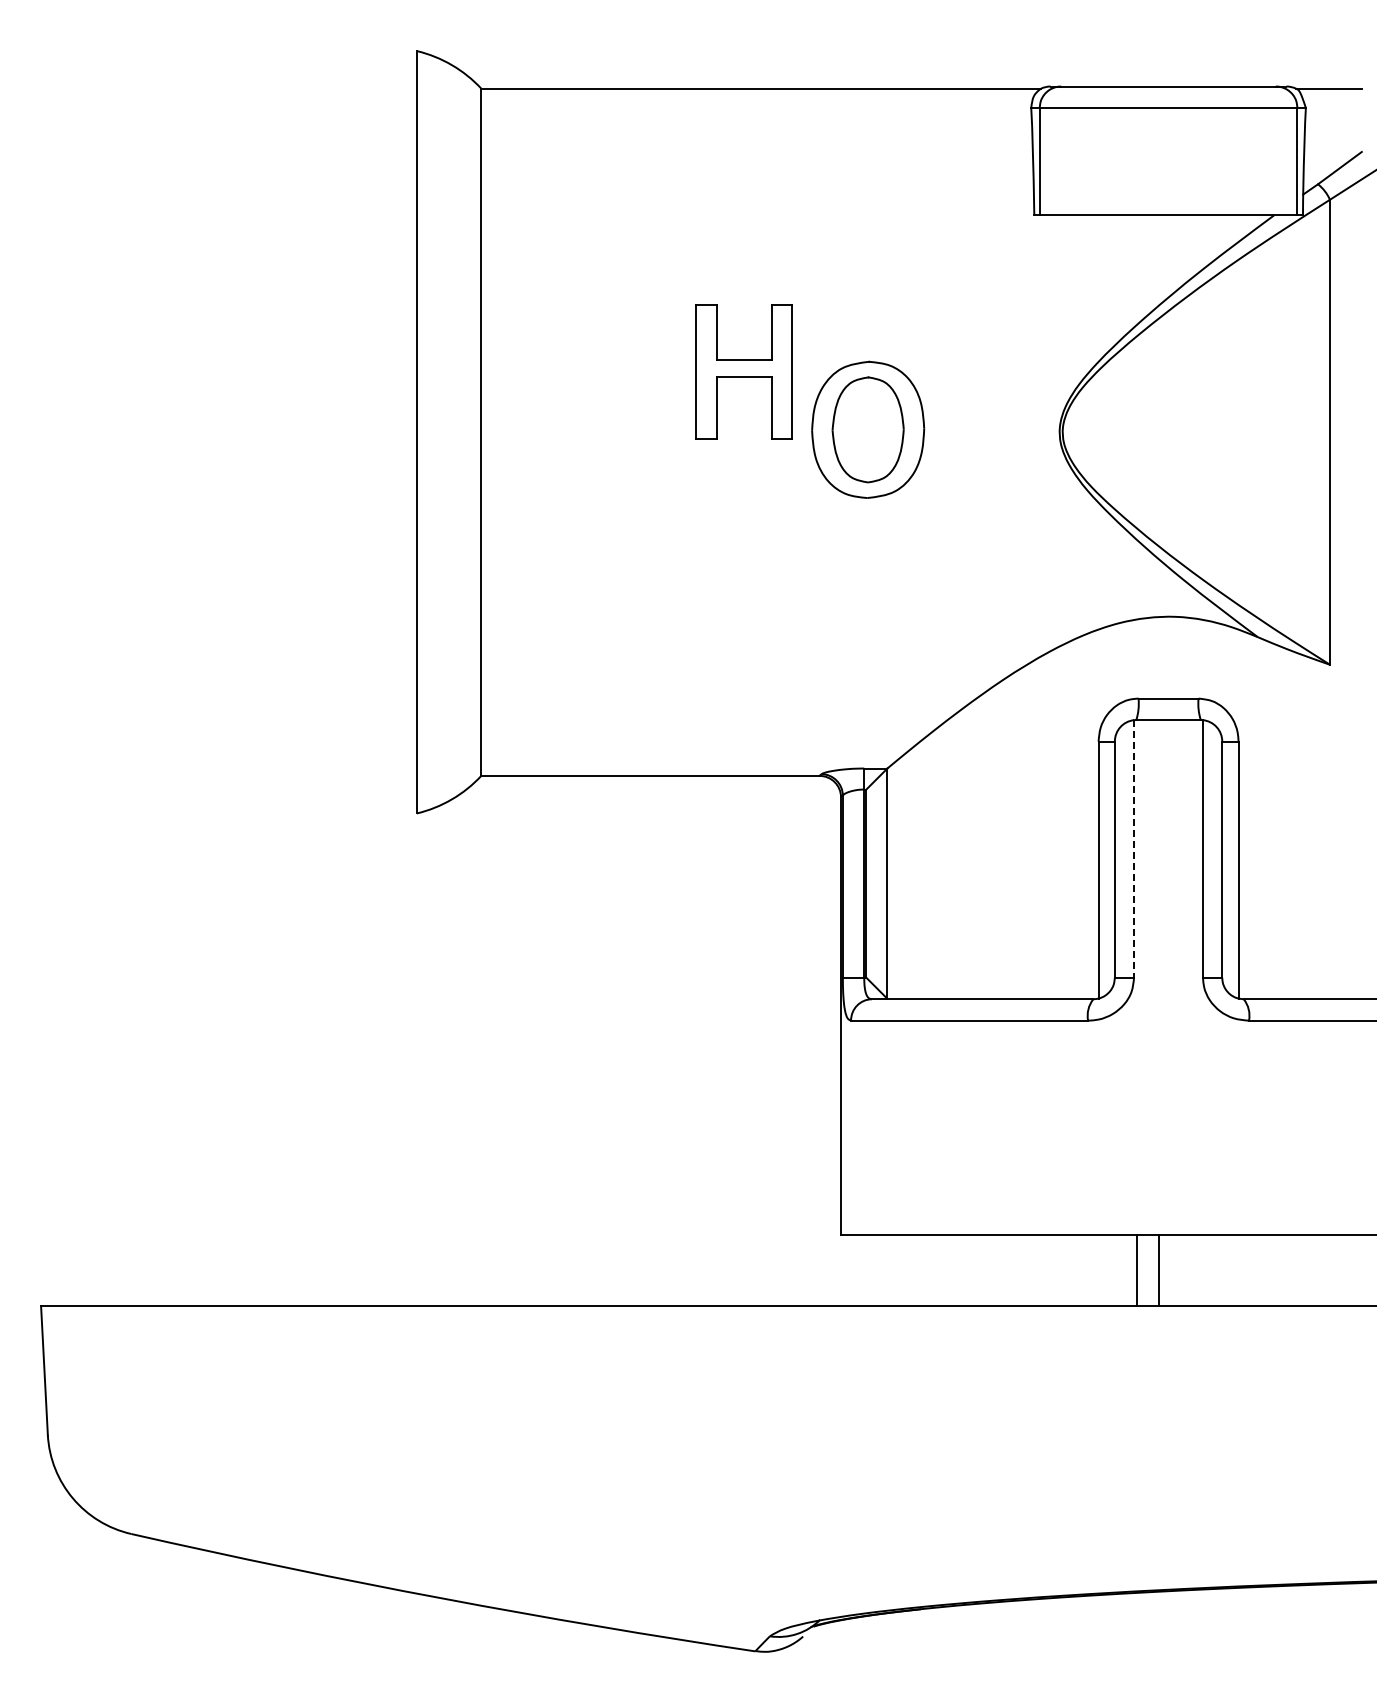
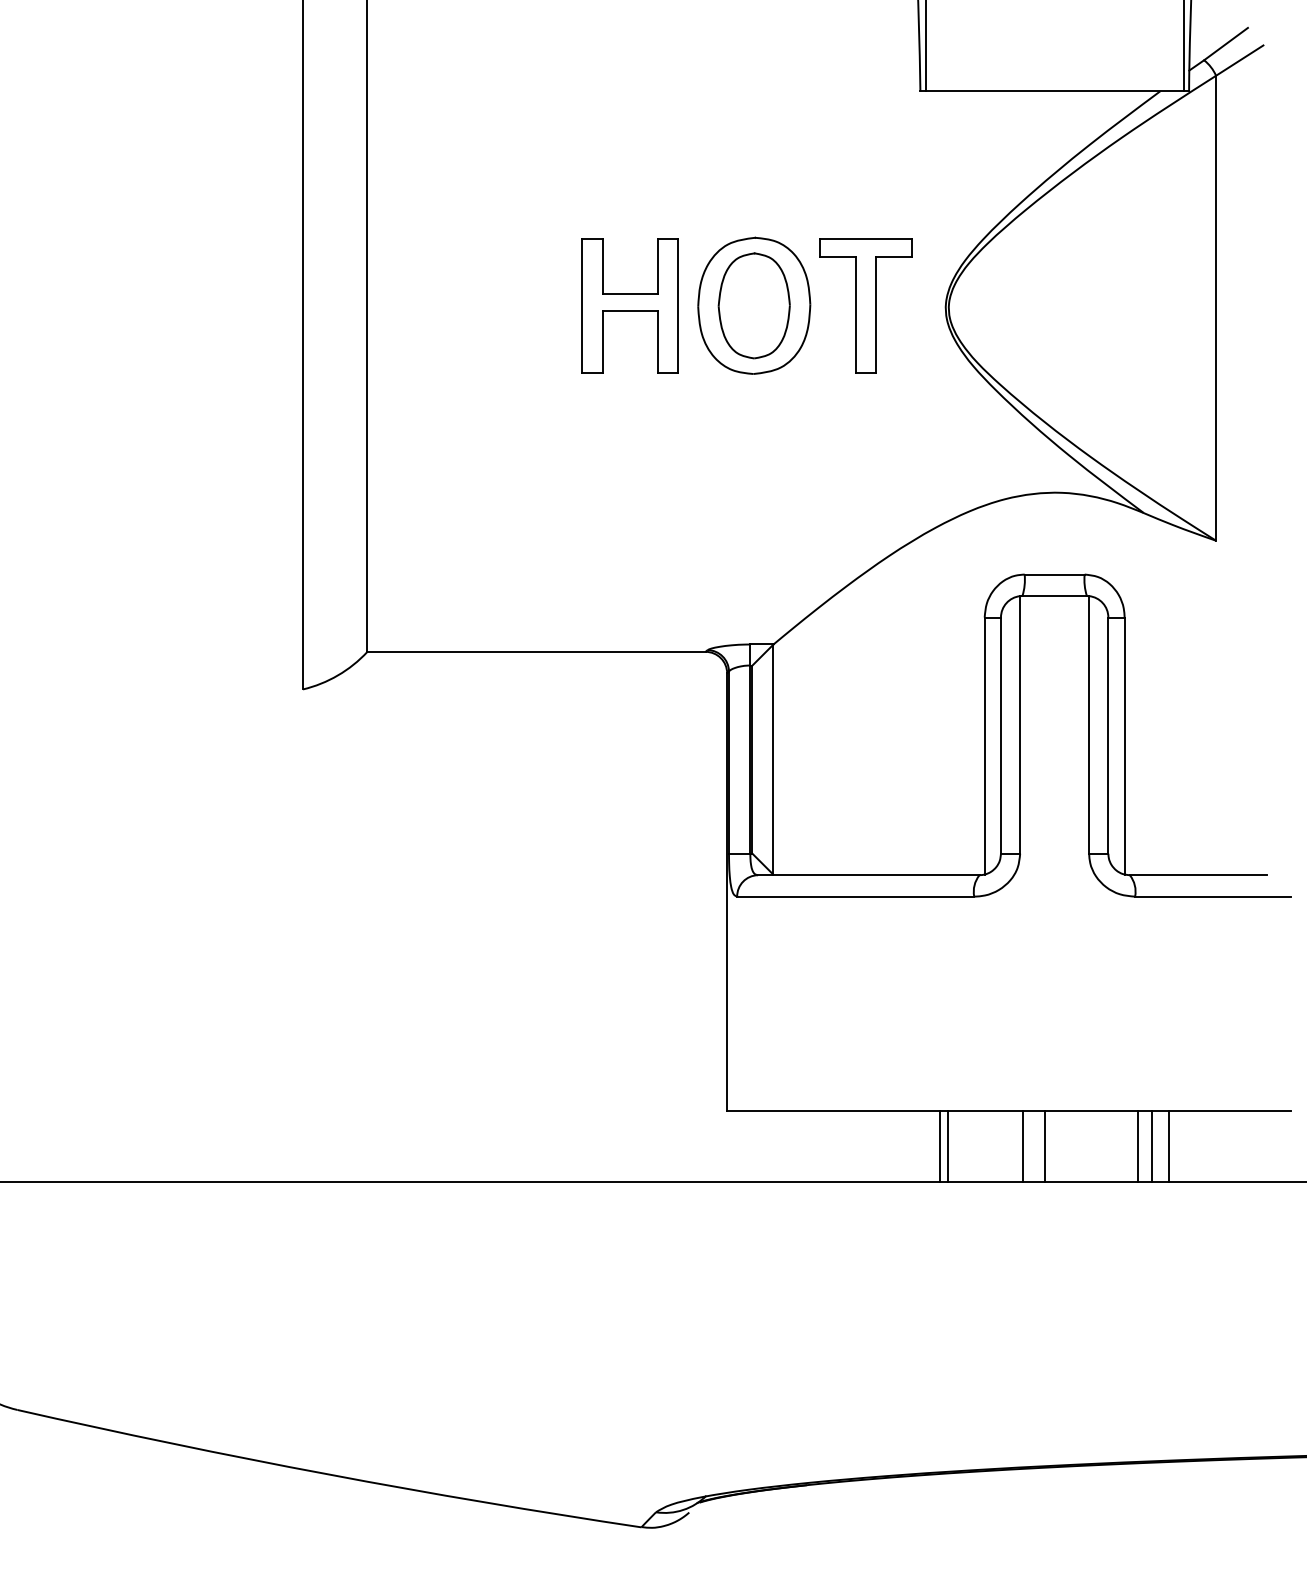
part: (743, 371) -> (629, 305), moved
part: (979, 429) -> (865, 305), added
line: (1134, 848) -> (1020, 724), dashed -> solid
line: (1054, 1270) -> (940, 1146), added
line: (1061, 1270) -> (947, 1146), added
line: (1251, 1270) -> (1137, 1146), added
line: (1265, 1270) -> (1151, 1146), added
line: (1282, 1270) -> (1168, 1146), added

